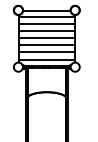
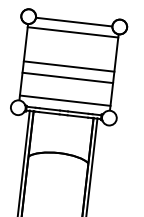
line: (46, 24) -> (71, 44), removed
line: (46, 31) -> (69, 55), removed
line: (46, 52) -> (65, 89), removed

